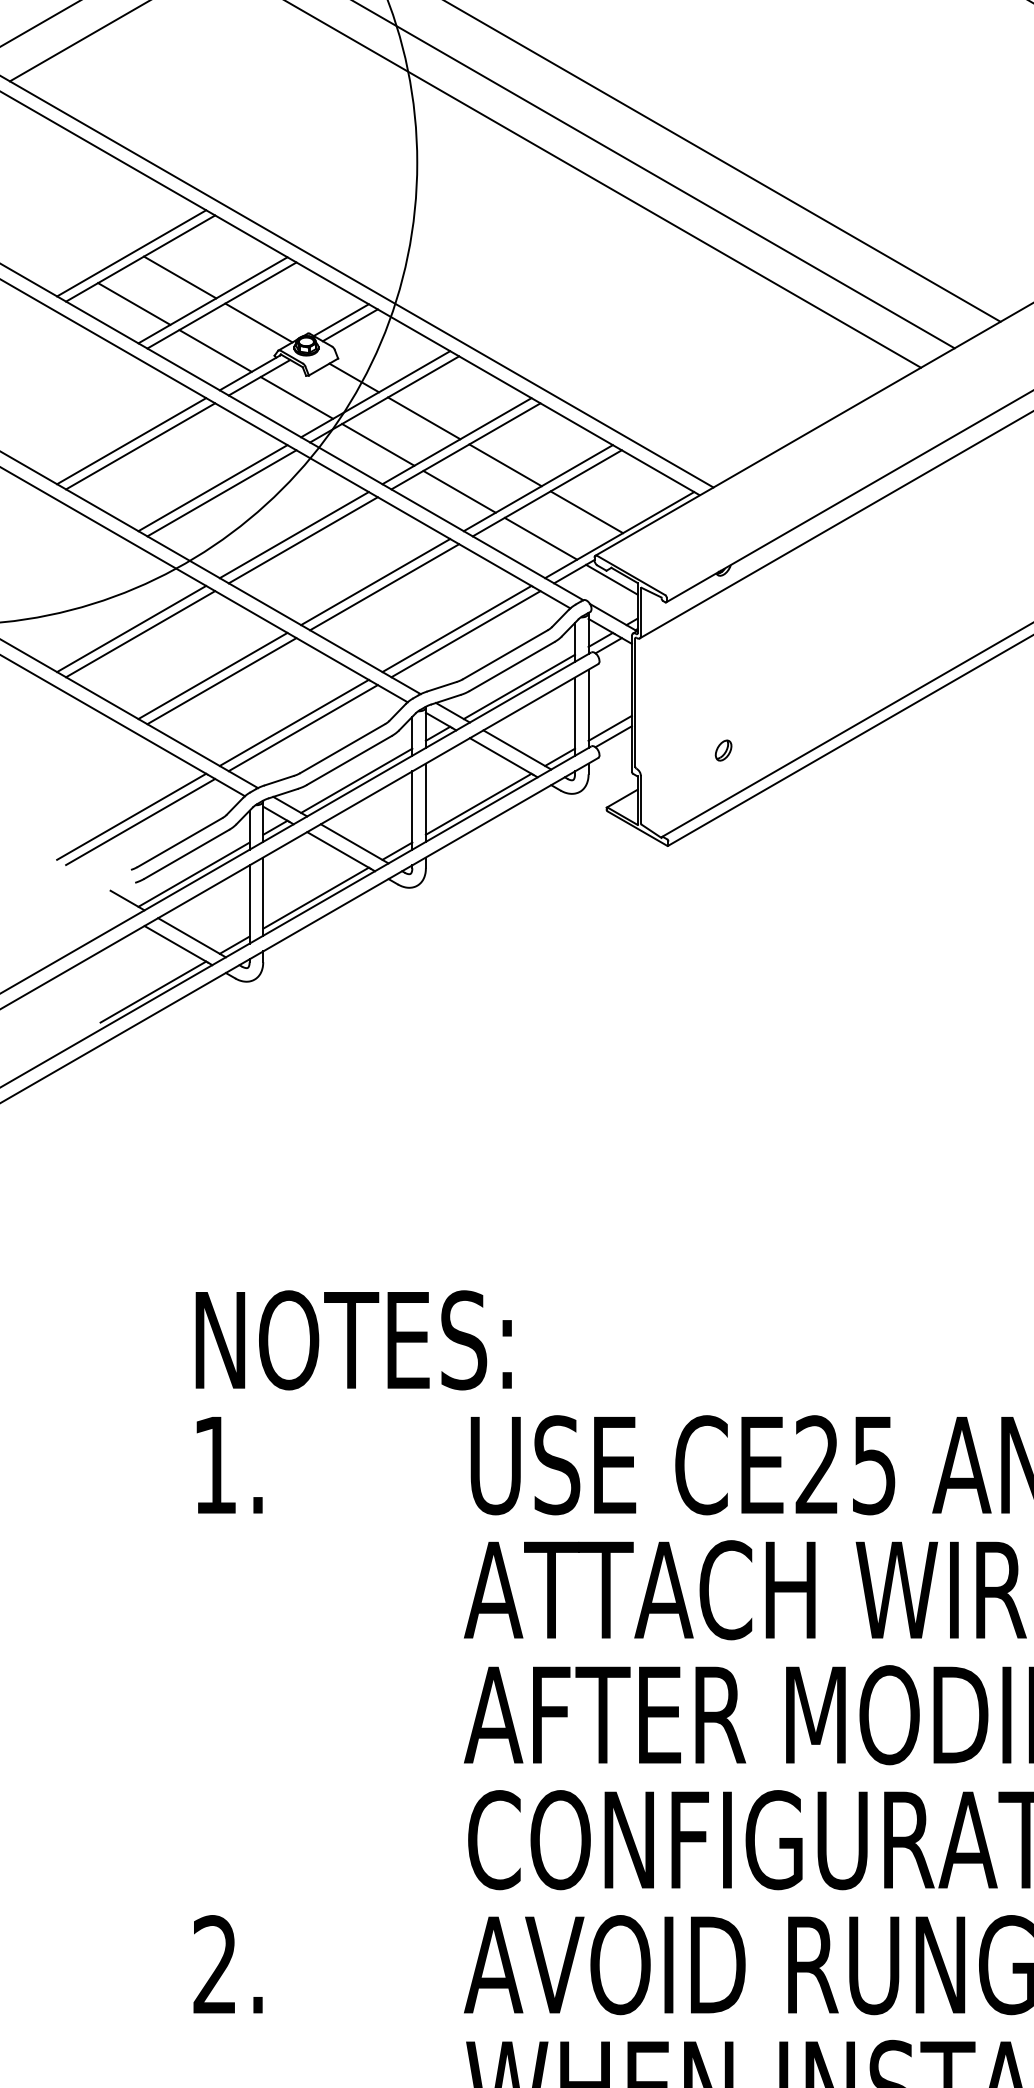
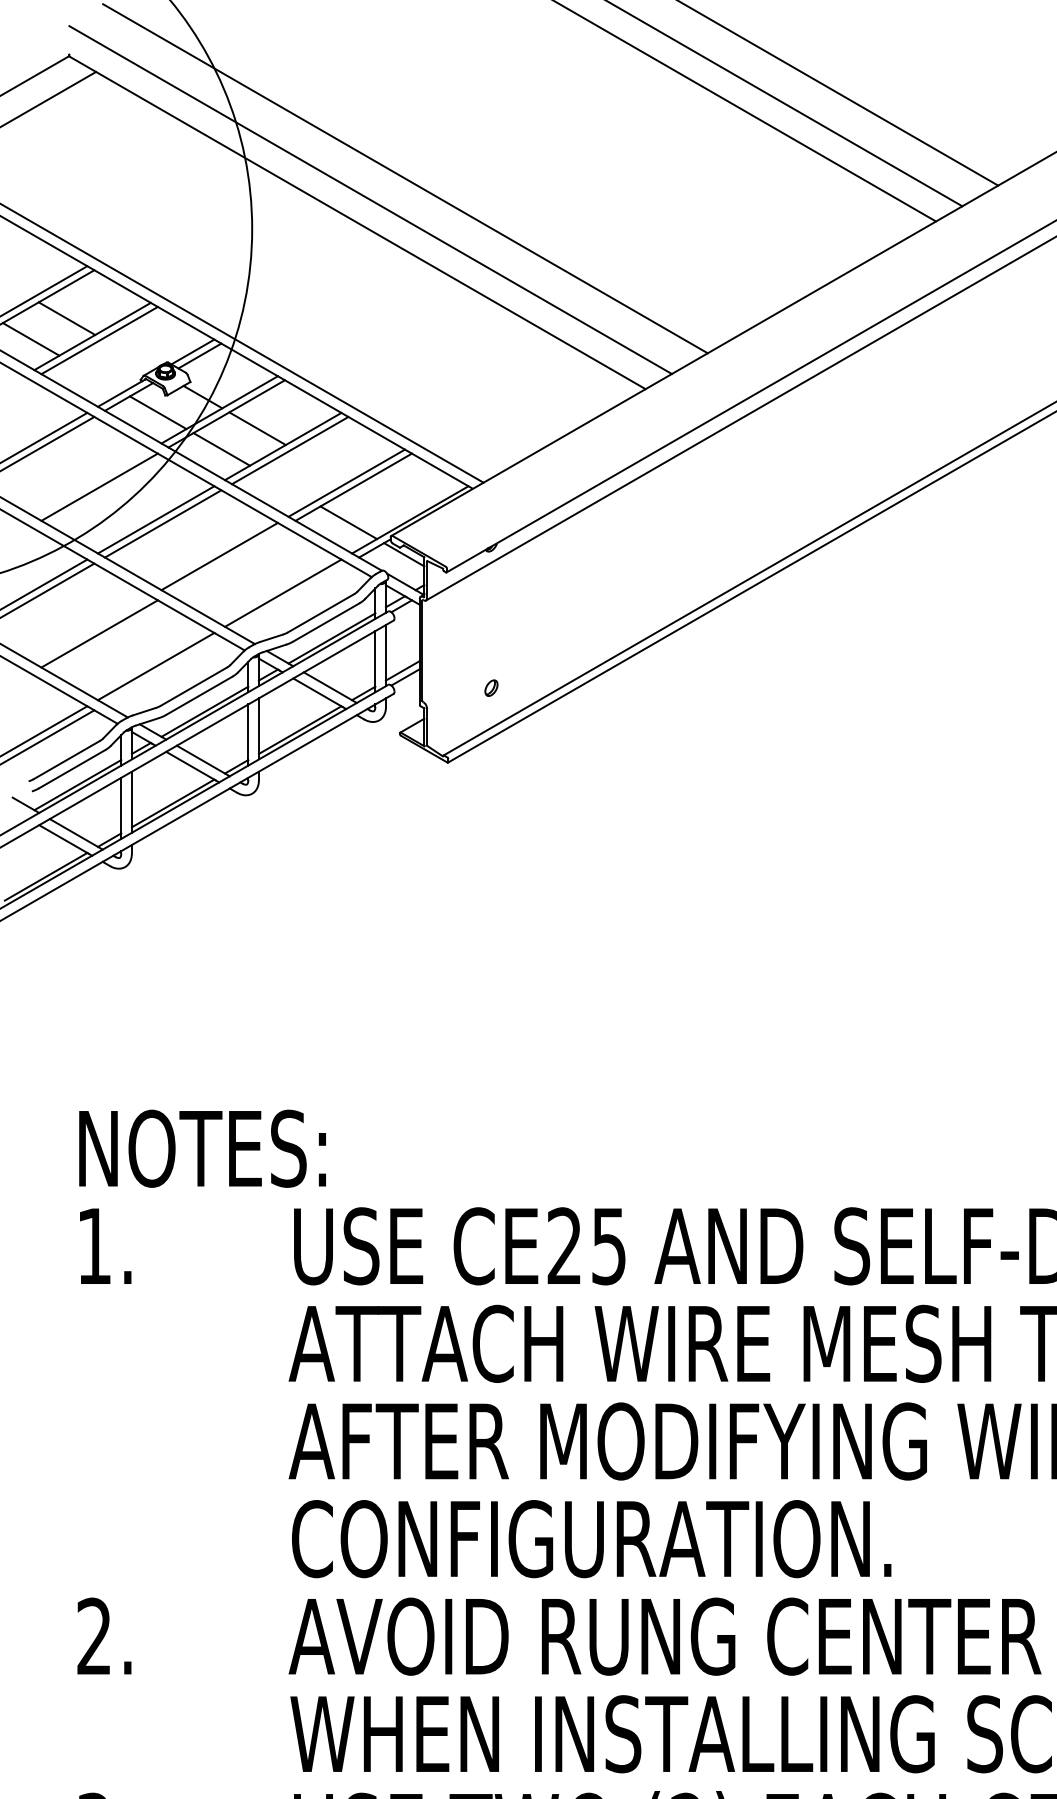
line: (258, 323) -> (128, 354), removed
line: (215, 350) -> (94, 375), removed
line: (504, 465) -> (320, 465), removed
line: (212, 487) -> (92, 482), removed
line: (459, 491) -> (285, 485), removed
line: (586, 511) -> (384, 501), removed
line: (384, 587) -> (226, 560), removed
line: (466, 633) -> (290, 596), removed
line: (212, 675) -> (92, 629), removed
line: (302, 727) -> (162, 670), removed

